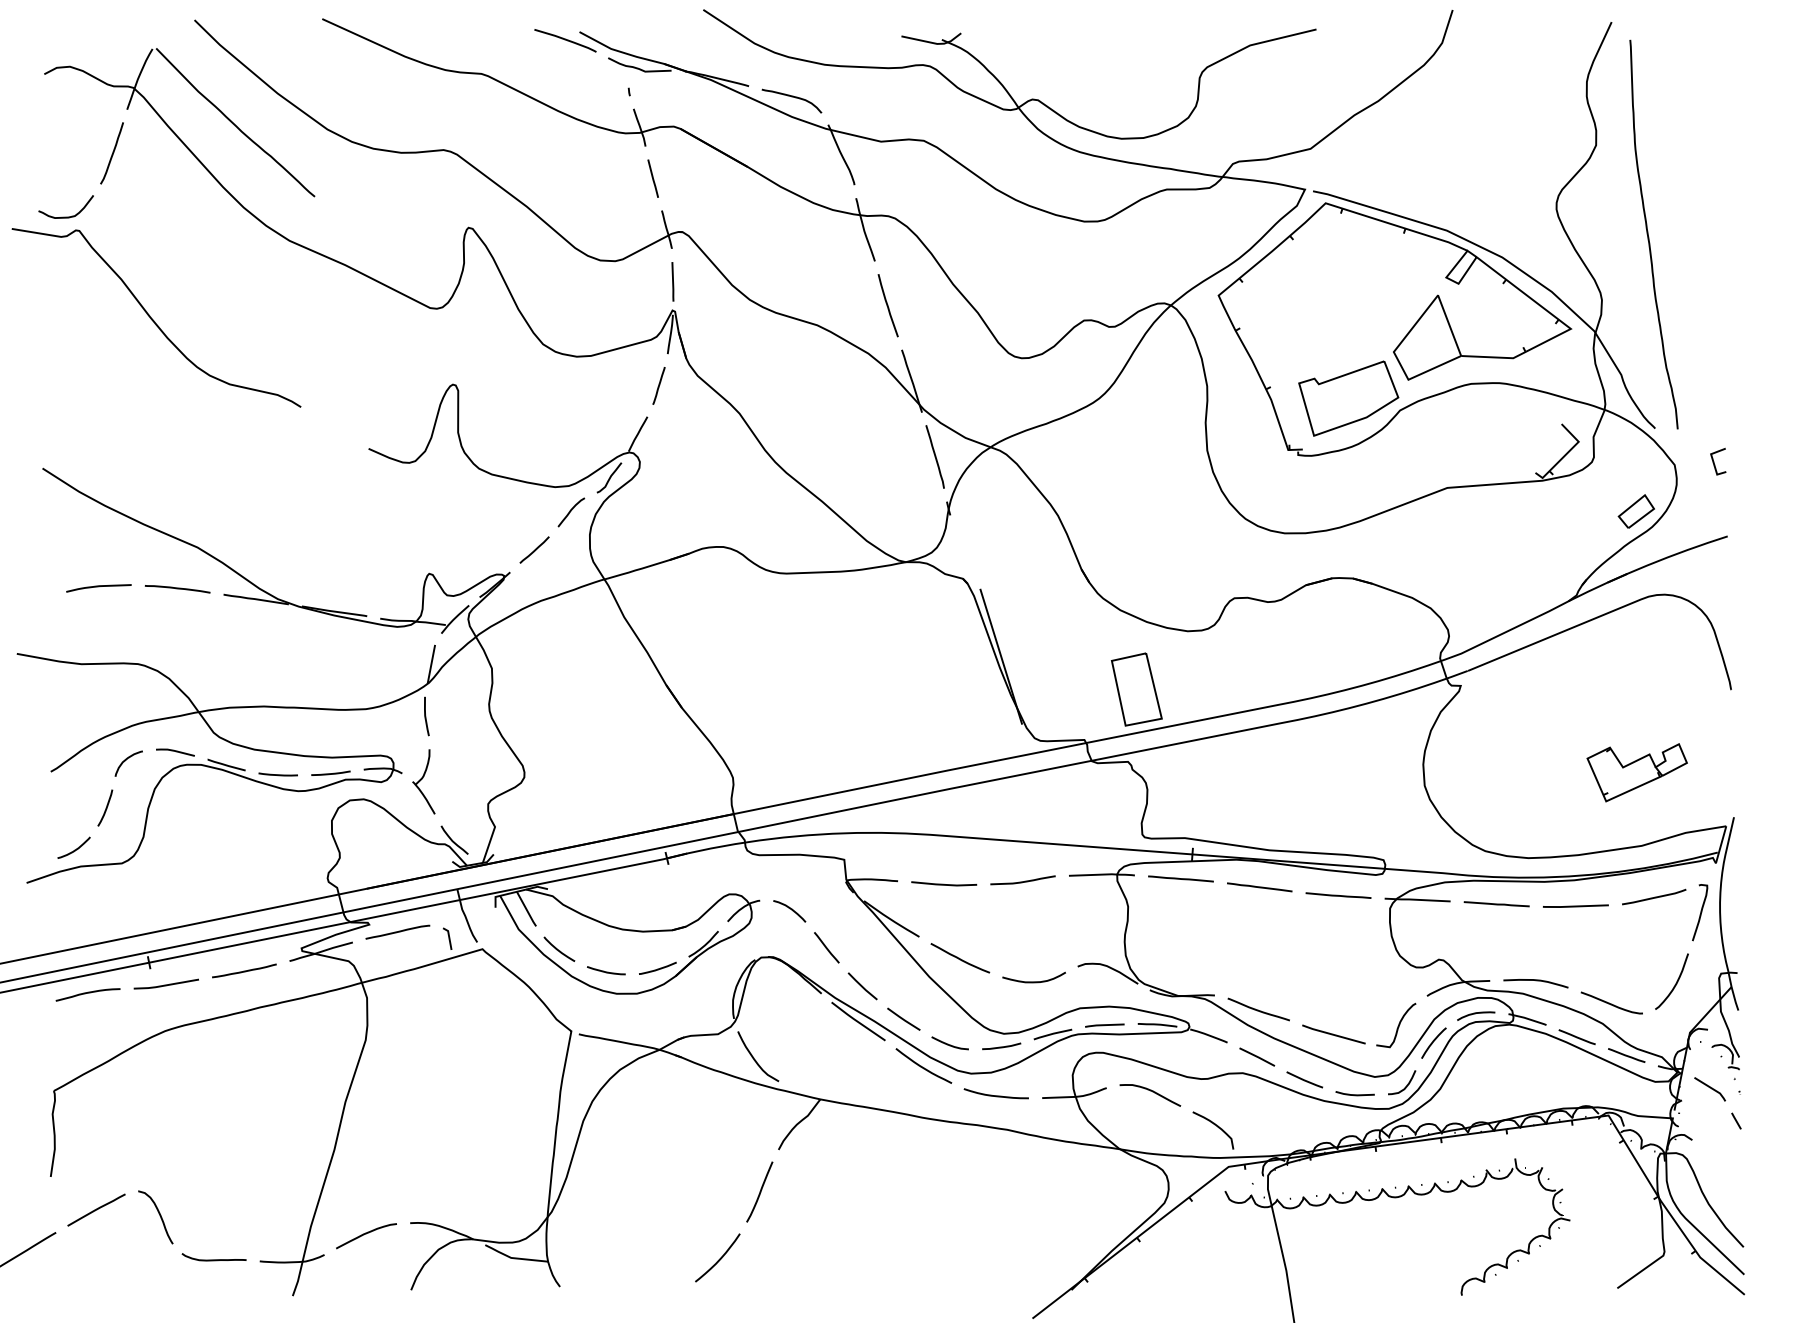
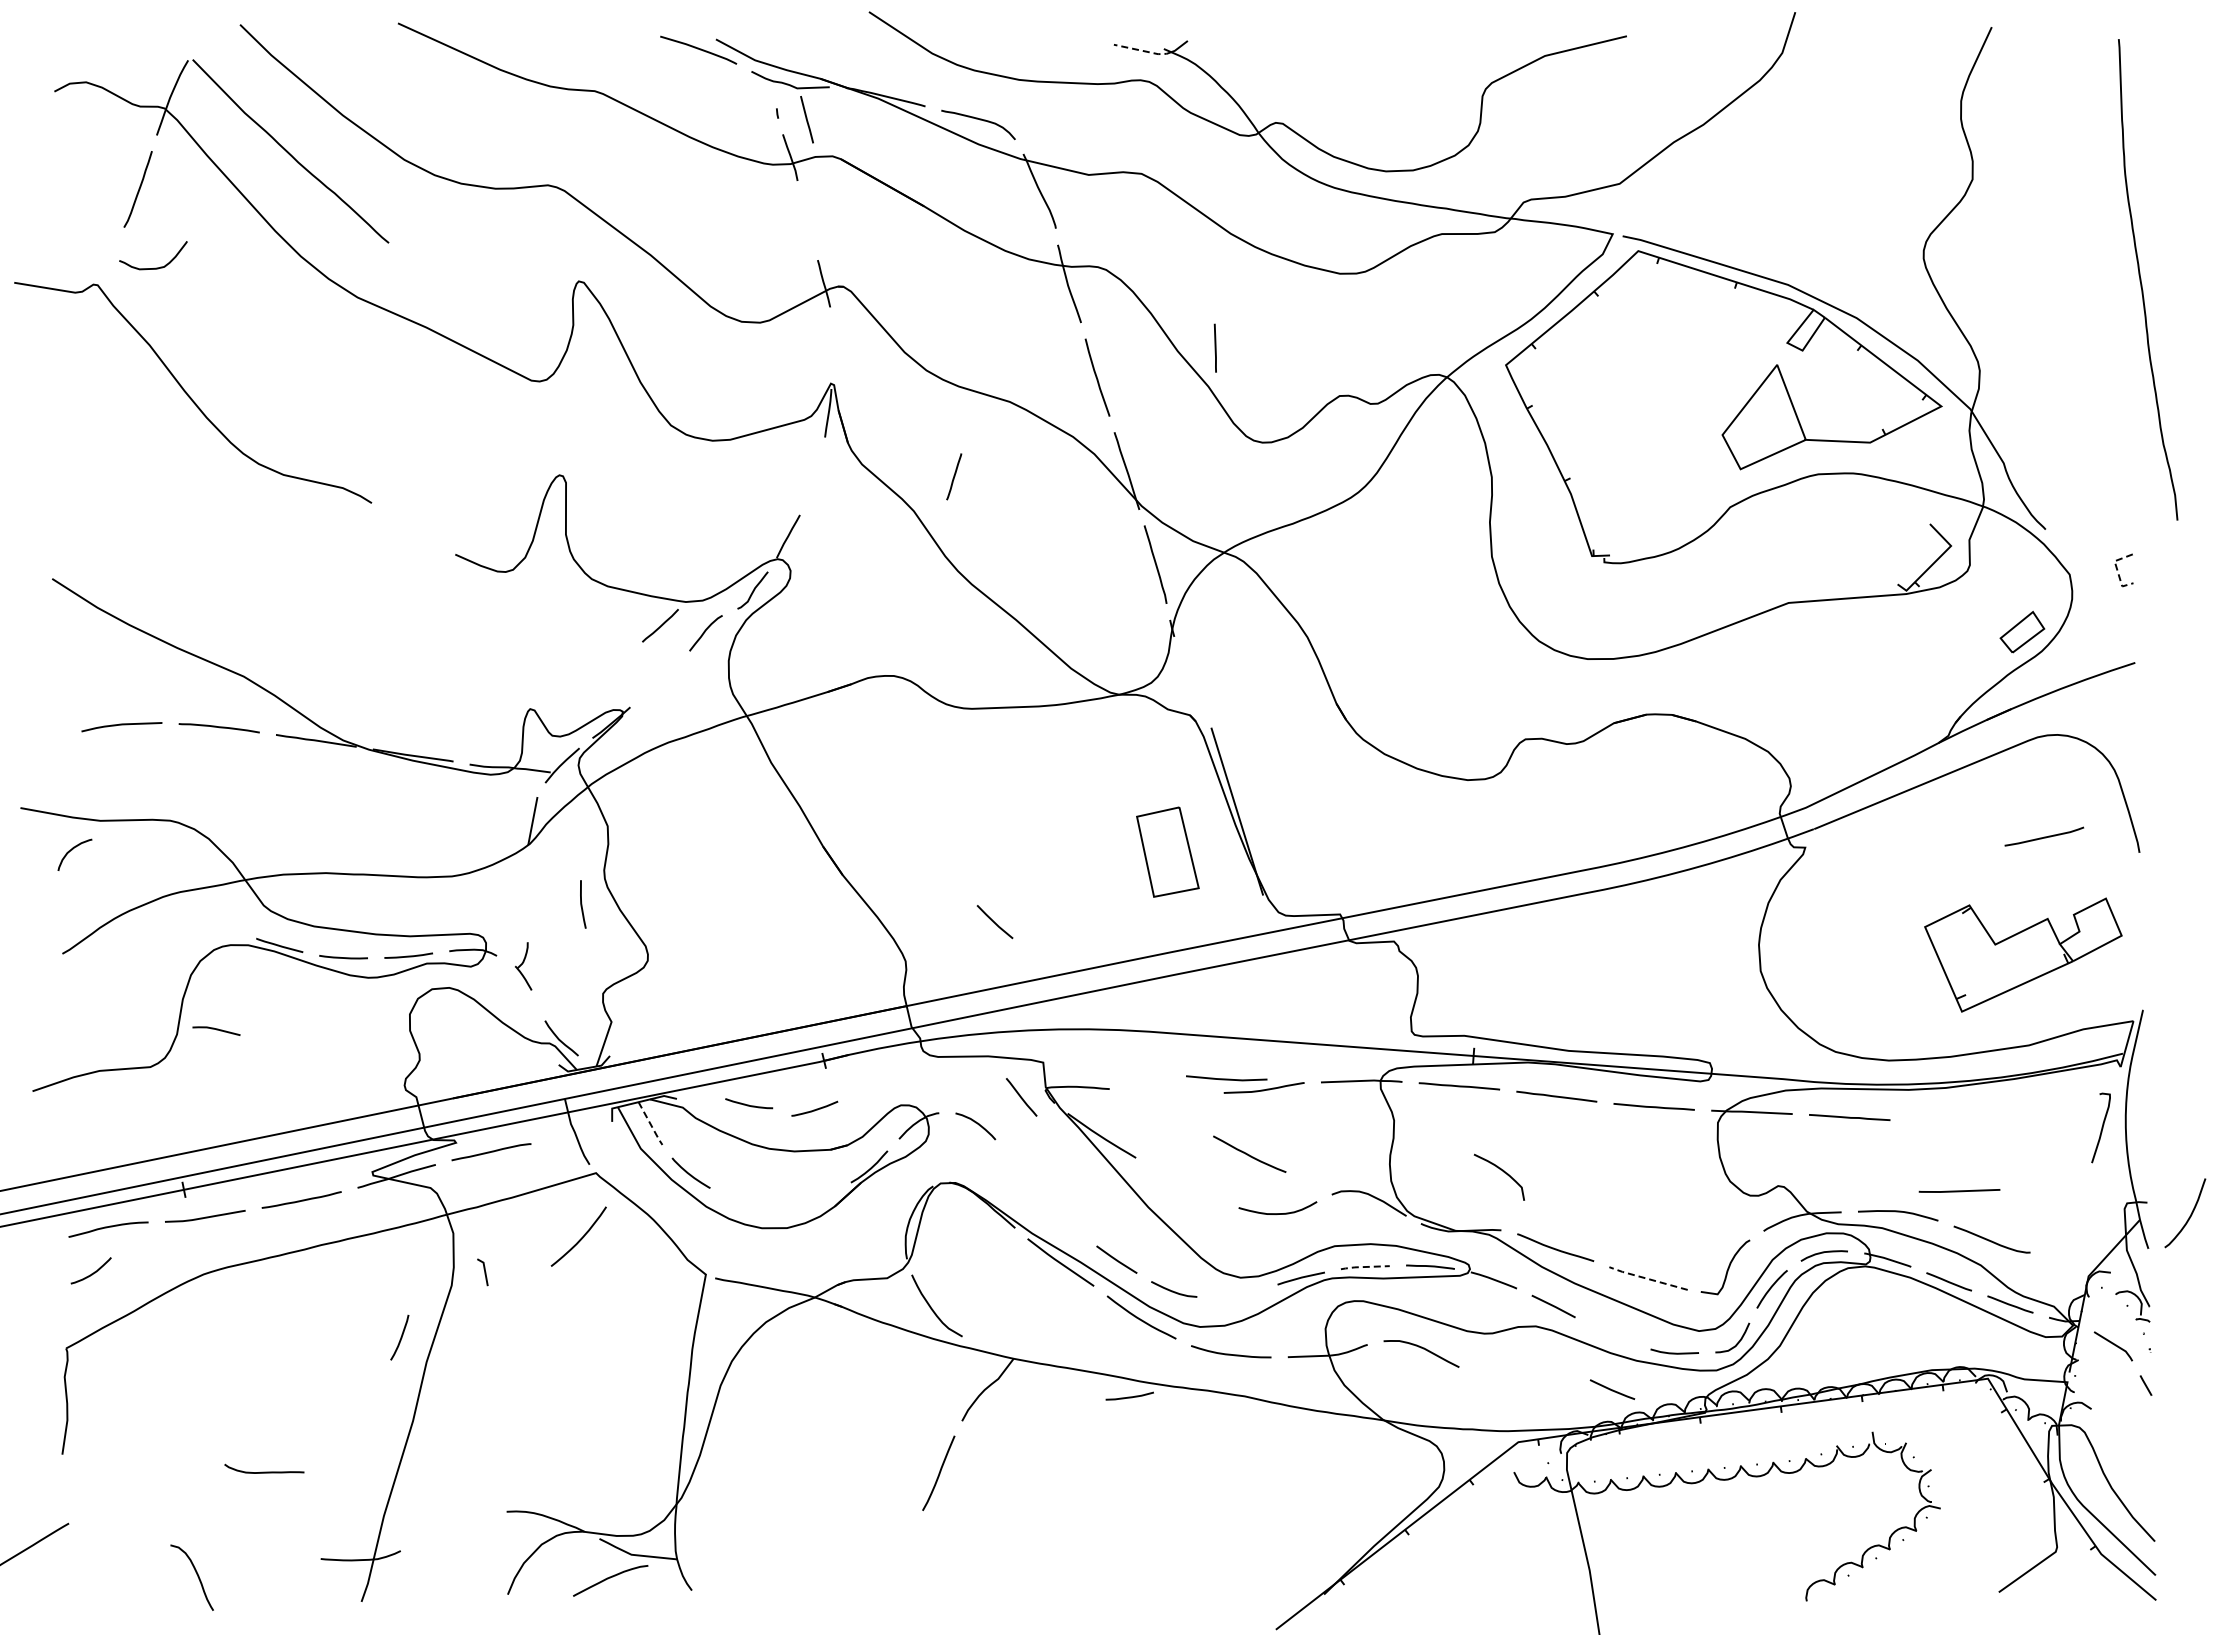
line: (925, 41) -> (1143, 51), solid -> dashed
line: (652, 178) -> (806, 119), moved
curve: (67, 216) -> (154, 267), moved
curve: (1648, 234) -> (2141, 279), moved
line: (672, 281) -> (1214, 347), moved
line: (659, 385) -> (954, 476), moved
part: (1348, 398) -> (1666, 492), removed
line: (1713, 461) -> (2117, 570), solid -> dashed
line: (534, 549) -> (660, 625), moved
part: (1136, 689) -> (1167, 851), moved
line: (426, 716) -> (582, 904), moved
curve: (175, 752) -> (216, 1030), moved
curve: (126, 760) -> (72, 850), moved
part: (1637, 772) -> (2023, 954), size x1.6
part: (423, 782) -> (523, 966), size x0.6
curve: (105, 807) -> (400, 1337), moved
curve: (74, 849) -> (91, 1273), moved
curve: (943, 883) -> (1226, 1078), moved
curve: (1654, 896) -> (2044, 836), moved
curve: (1575, 905) -> (1959, 1190), moved
line: (526, 909) -> (650, 1124), solid -> dashed
line: (448, 938) -> (484, 1272), moved
line: (826, 947) -> (1021, 1097), moved
curve: (960, 958) -> (1249, 1154), moved
curve: (657, 968) -> (814, 1109), moved
curve: (606, 971) -> (749, 1104), moved
curve: (1675, 984) -> (2189, 1216), moved
line: (862, 986) -> (994, 922), moved
line: (1103, 1025) -> (1363, 1267), solid -> dashed
line: (1332, 1034) -> (1646, 1278), solid -> dashed
curve: (1001, 1046) -> (1129, 1396), moved
line: (1304, 1079) -> (1612, 1389), moved
curve: (1214, 1125) -> (1500, 1170), moved
line: (96, 1210) -> (118, 1495), removed
curve: (159, 1214) -> (196, 1574), moved
curve: (366, 1234) -> (610, 1578), moved
curve: (214, 1259) -> (264, 1471), moved
curve: (719, 1259) -> (580, 1238), moved

